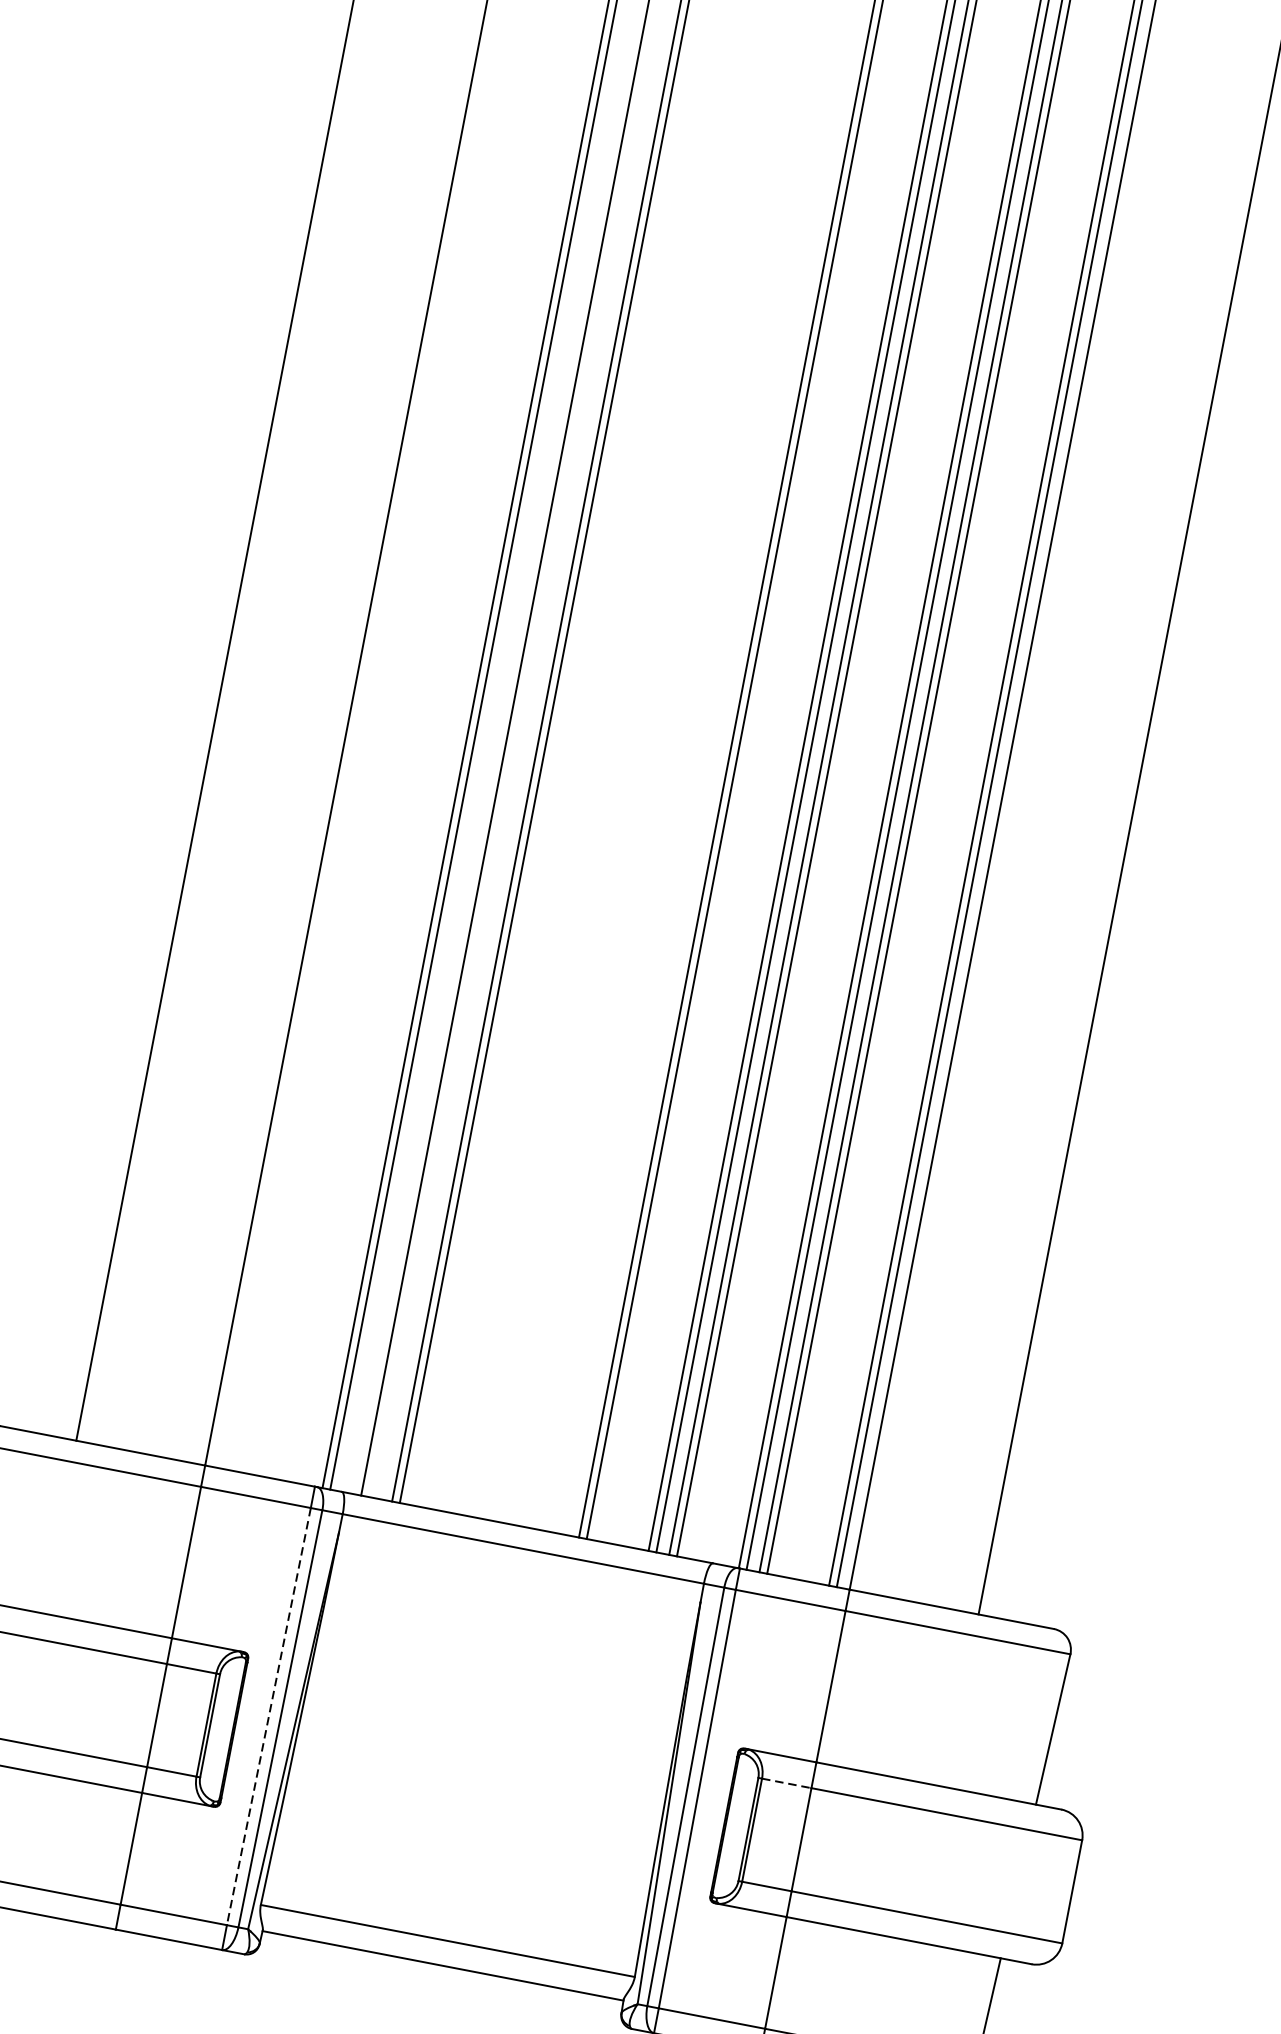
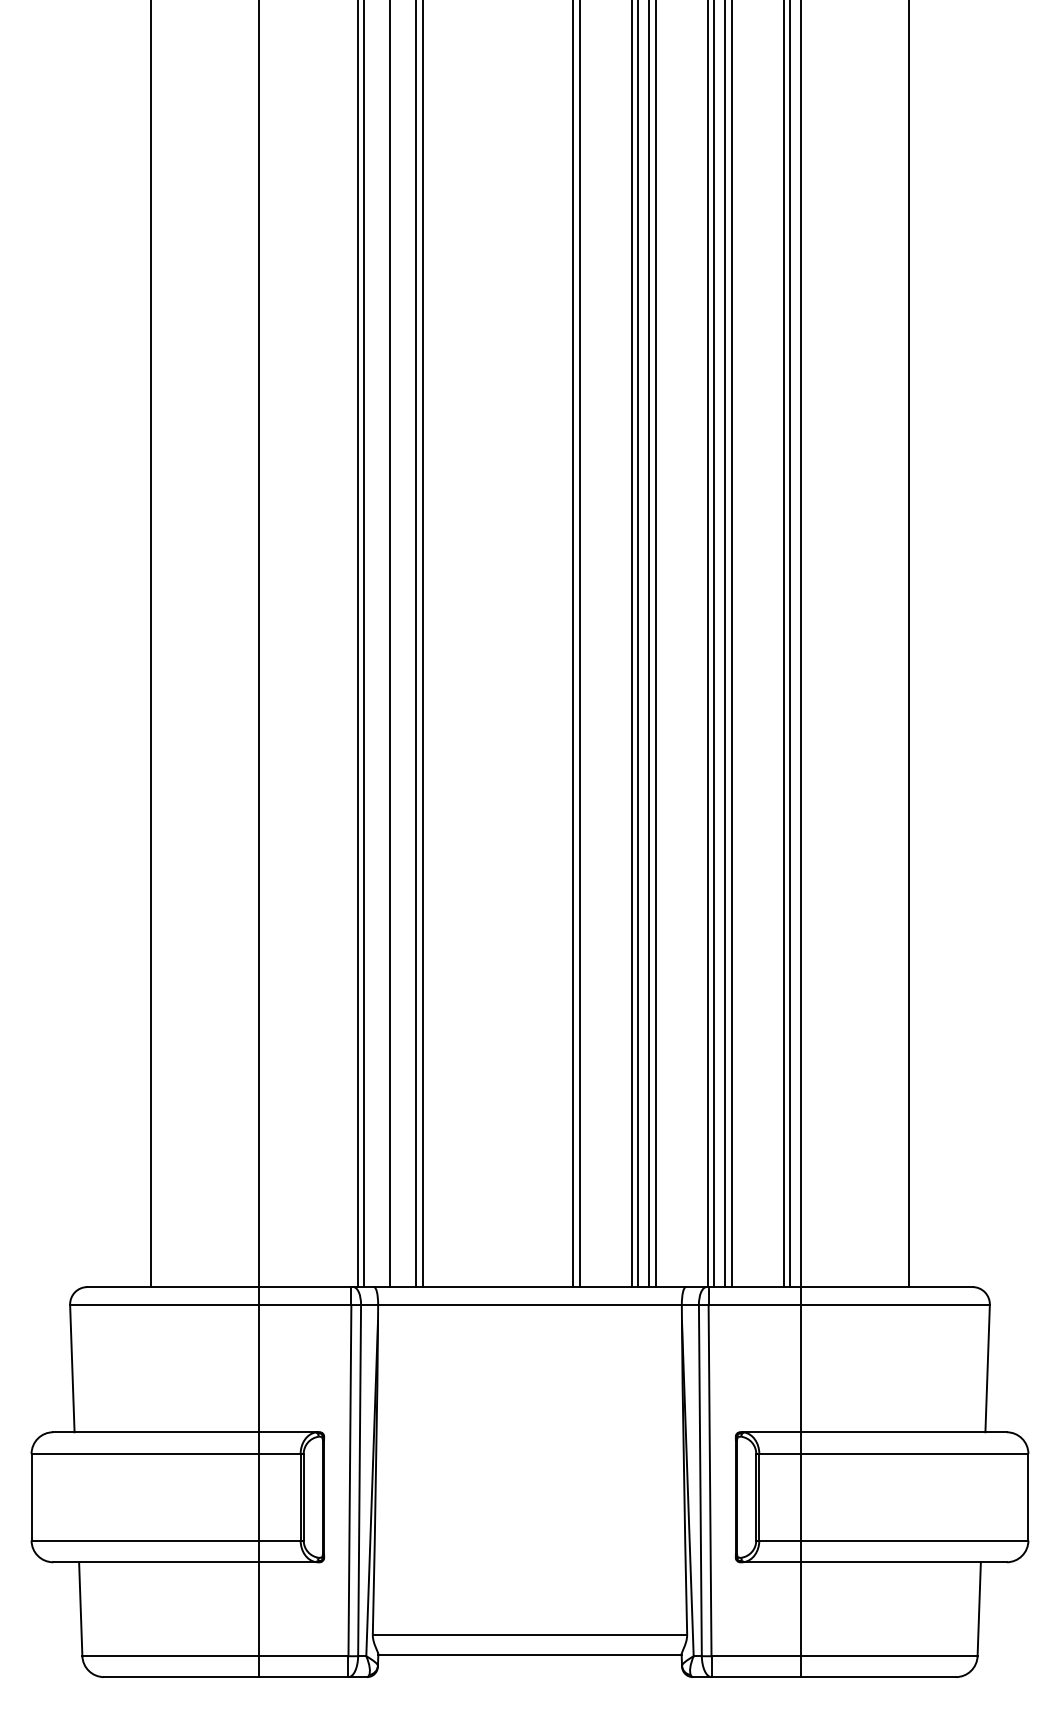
line: (268, 1716) -> (349, 1480), dashed -> solid
line: (787, 1782) -> (780, 1453), dashed -> solid

